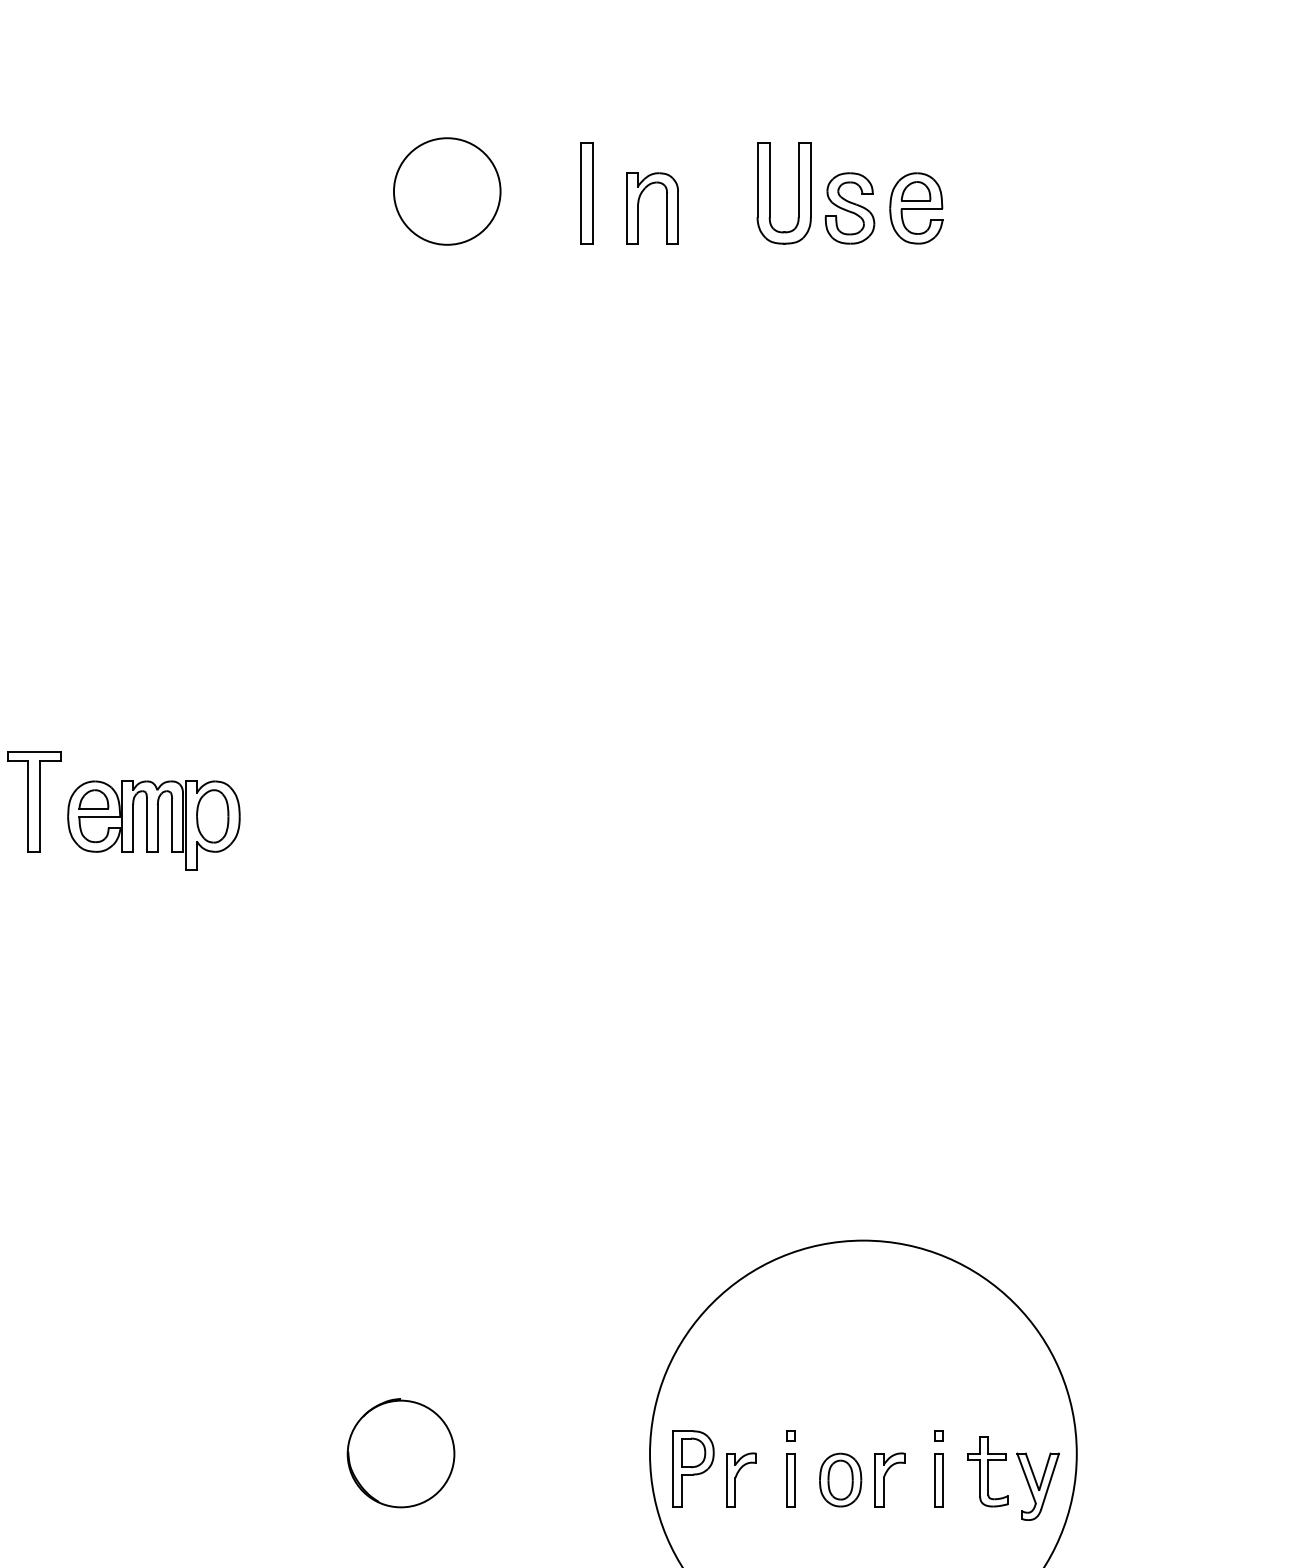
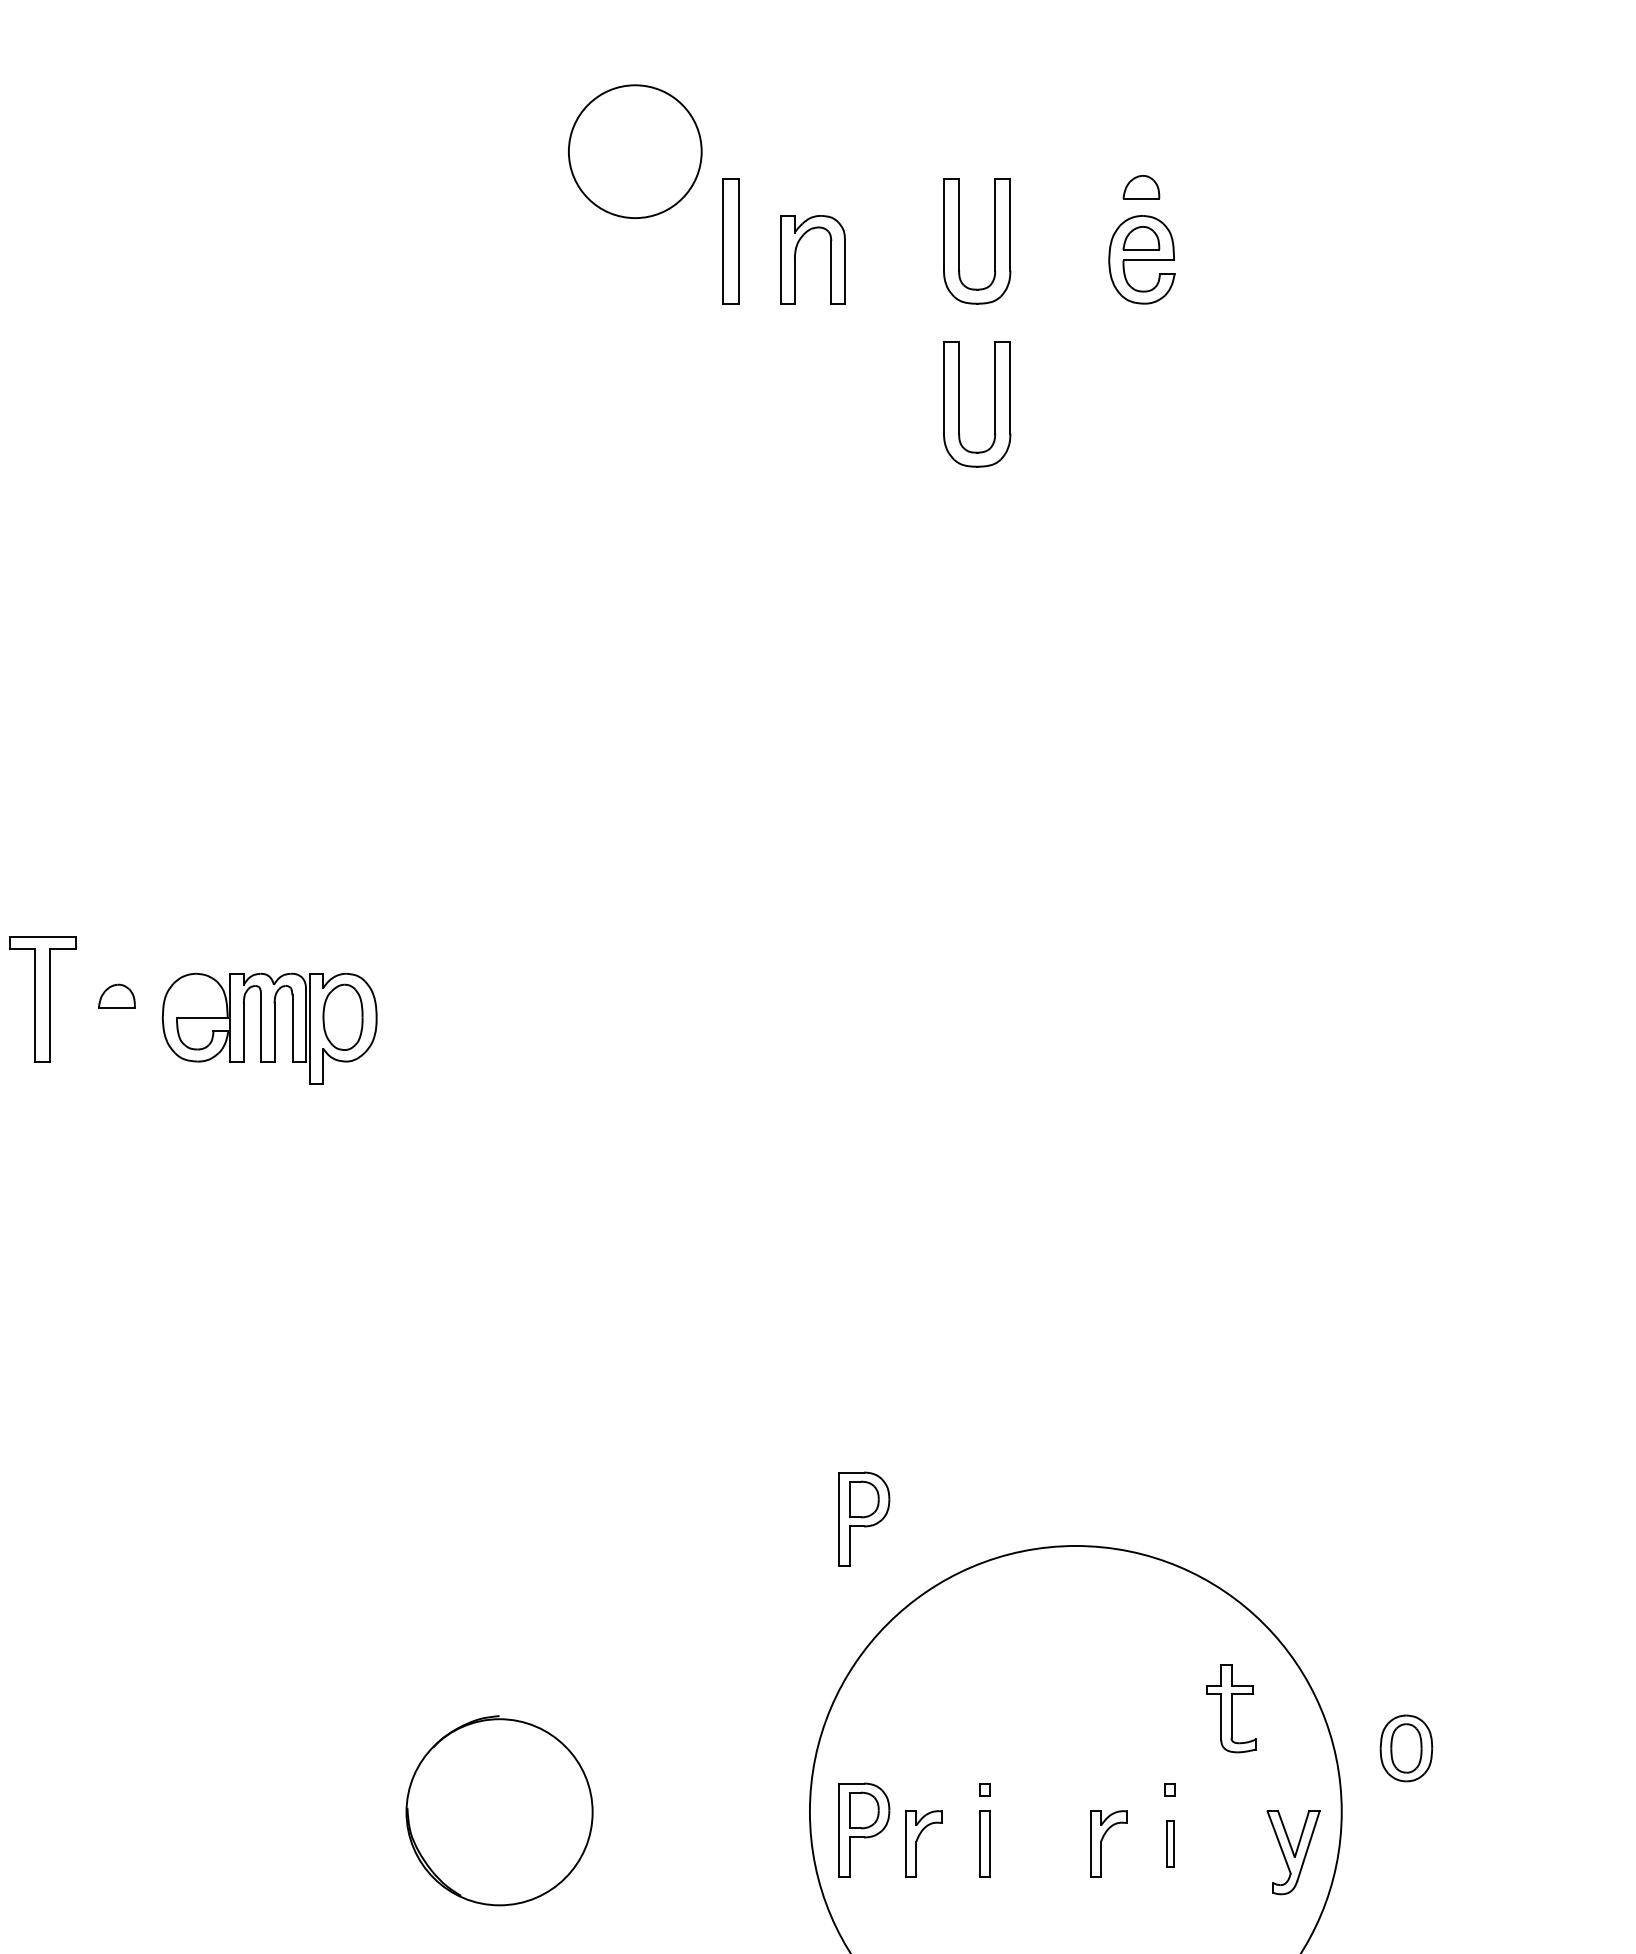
part: (916, 150) -> (1141, 187), added
circle: (447, 191) -> (635, 151), moved
part: (850, 208) -> (1059, 259), removed
part: (798, 324) -> (994, 404), added
part: (153, 825) -> (269, 1028), moved
part: (693, 1218) -> (864, 1518), added
part: (400, 1452) -> (499, 1810), size x1.4
part: (988, 1471) -> (1231, 1708), moved
part: (938, 1479) -> (1169, 1843), size x0.7
part: (840, 1480) -> (1406, 1748), moved

